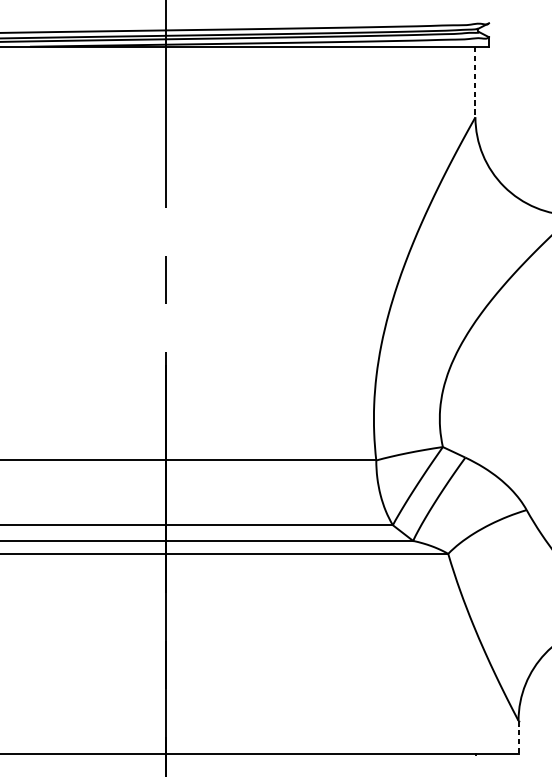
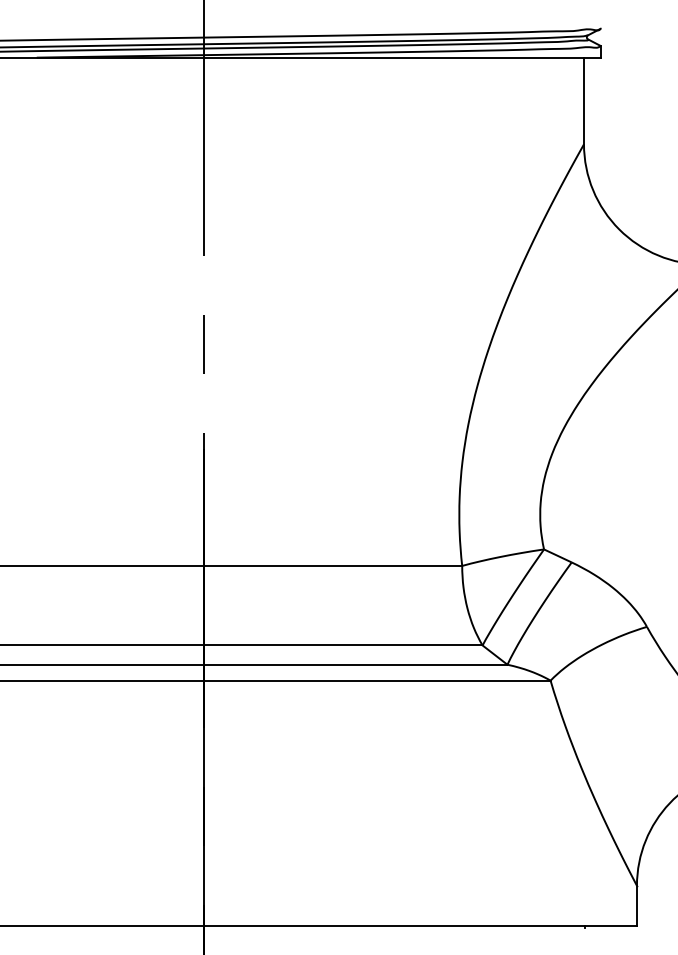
line: (475, 82) -> (584, 101), dashed -> solid
line: (518, 737) -> (636, 906), dashed -> solid

